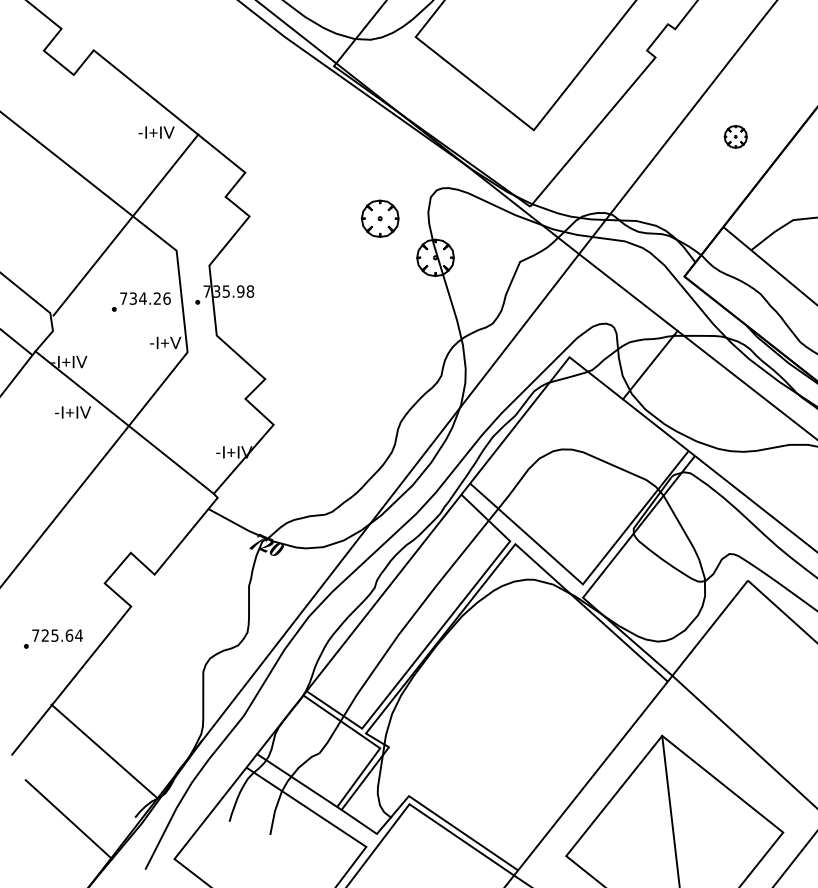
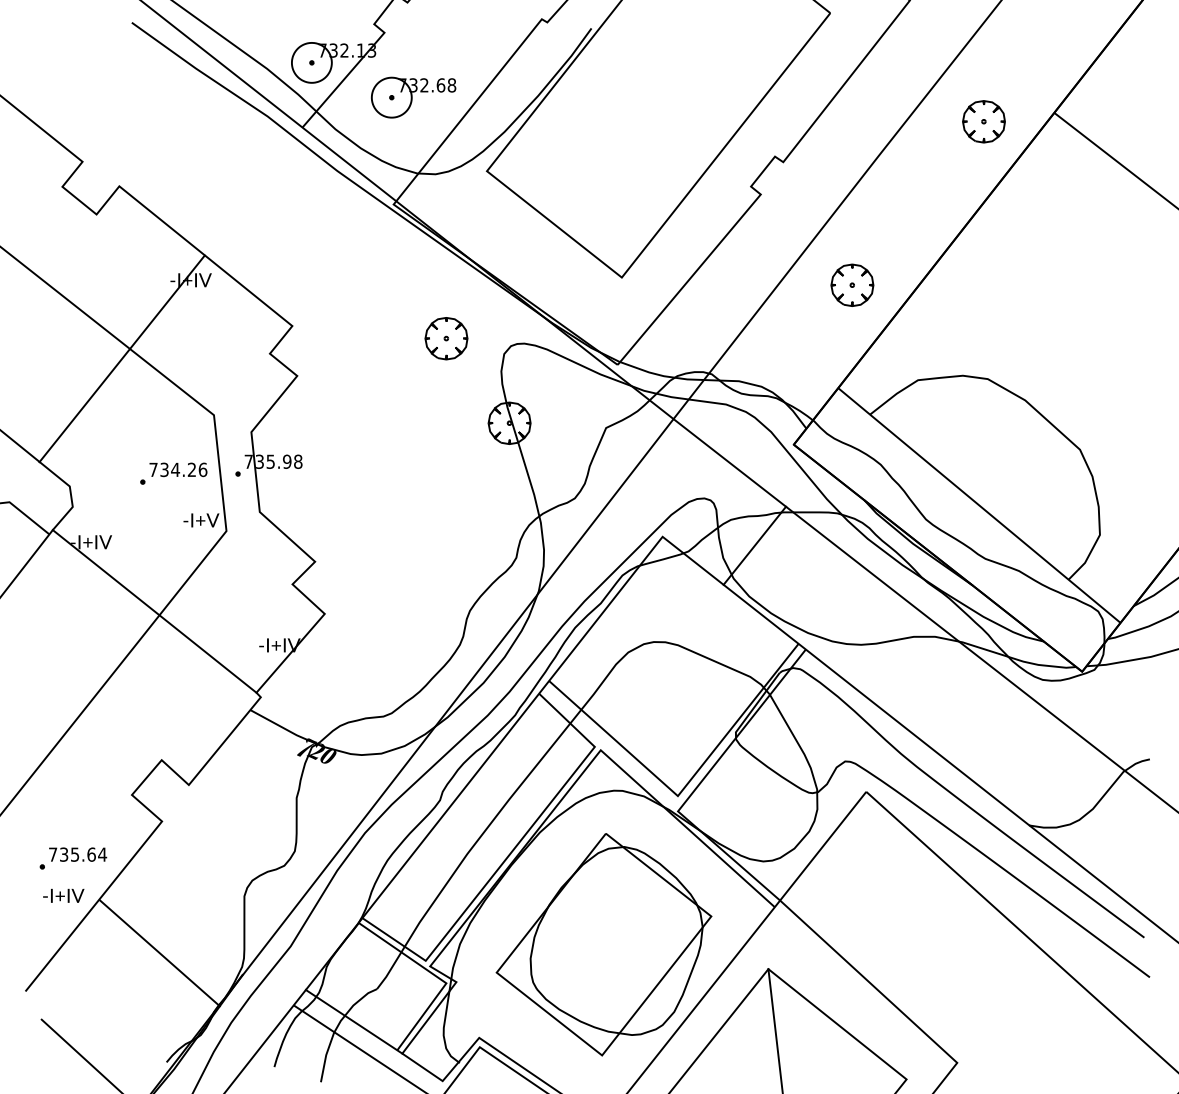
part: (735, 136) -> (852, 284), size x1.67
part: (380, 218) -> (446, 338), moved
line: (125, 224) -> (121, 358), moved
text: (72, 412) -> (63, 895), moved
text: (45, 635) -> (64, 854), 725.64 -> 735.64
part: (517, 714) -> (603, 944), added
line: (103, 751) -> (159, 953), moved

